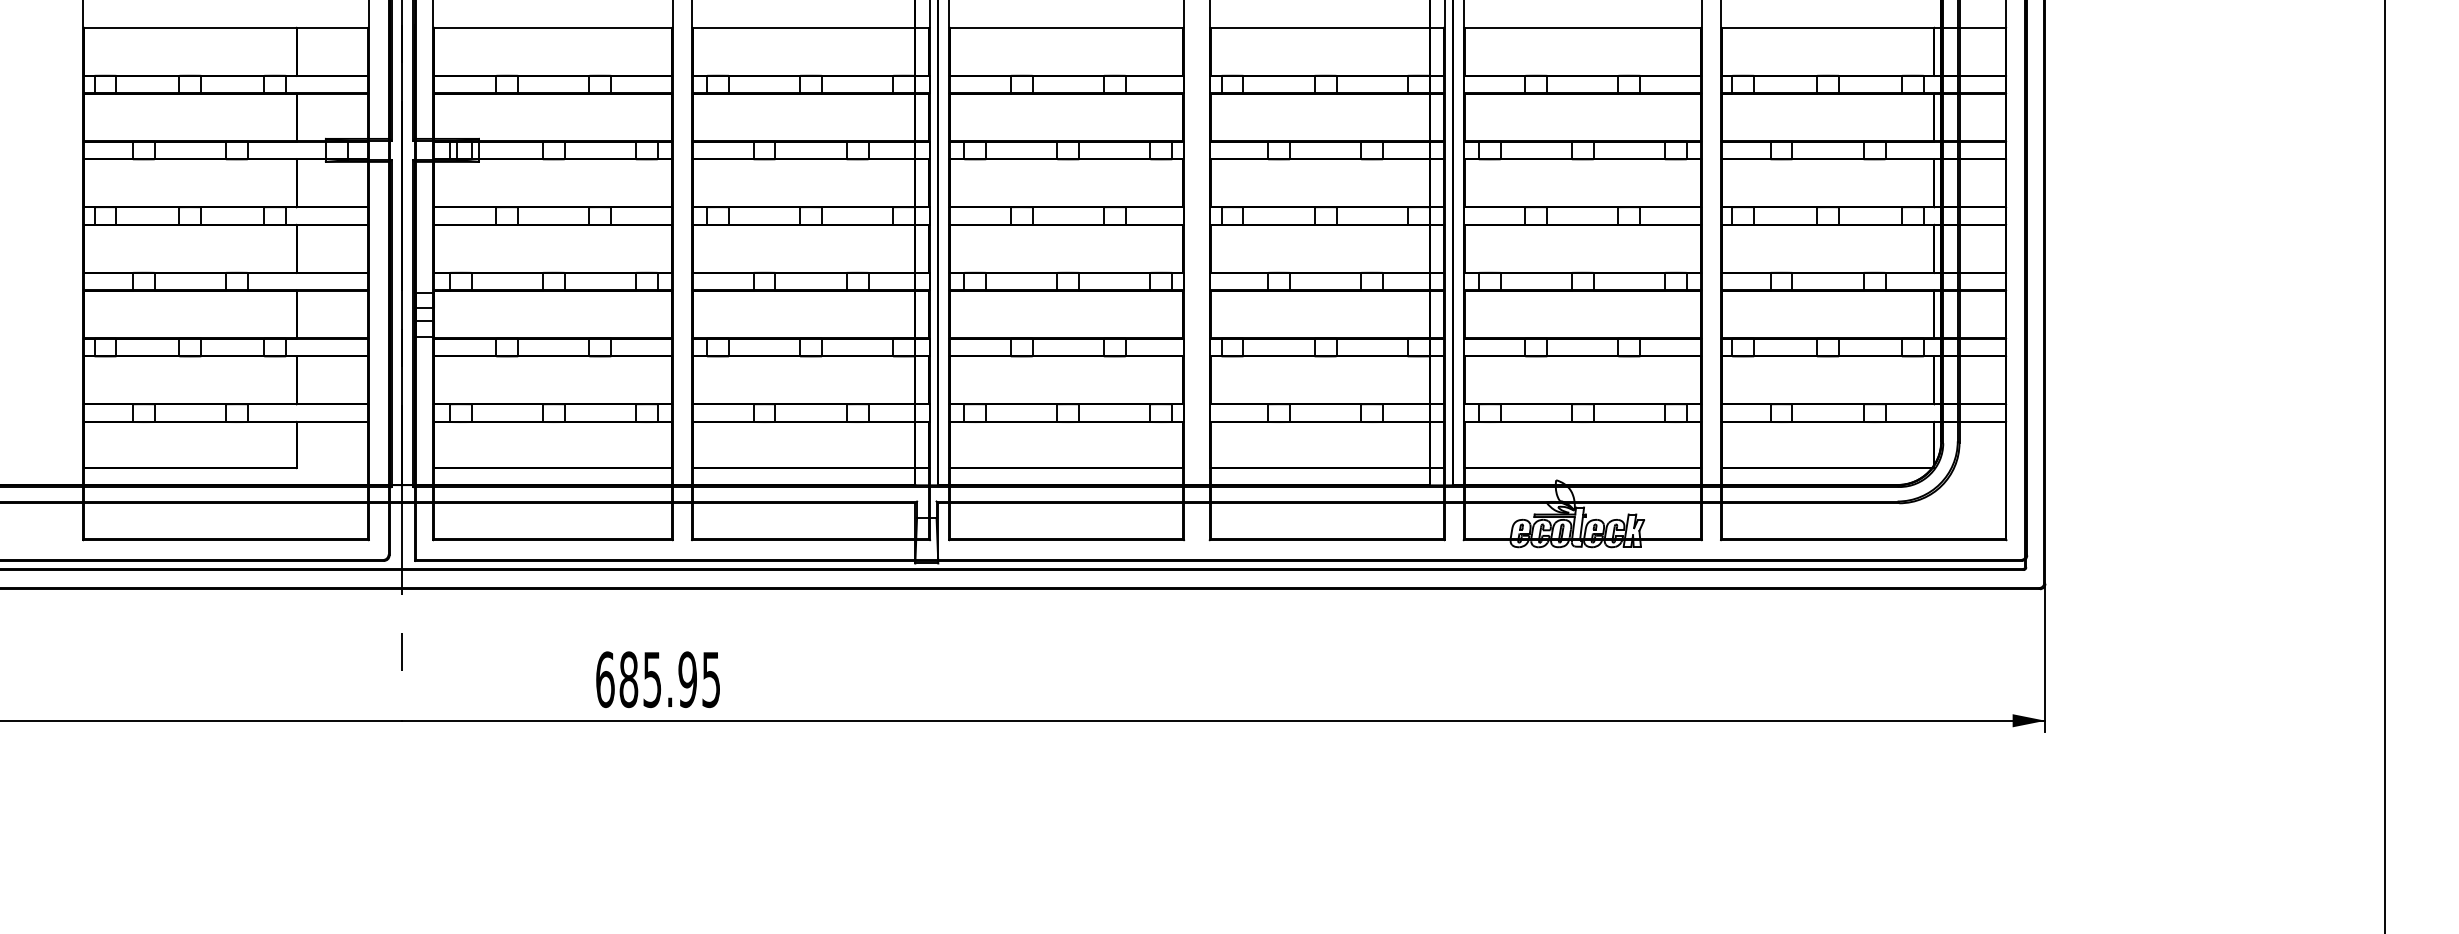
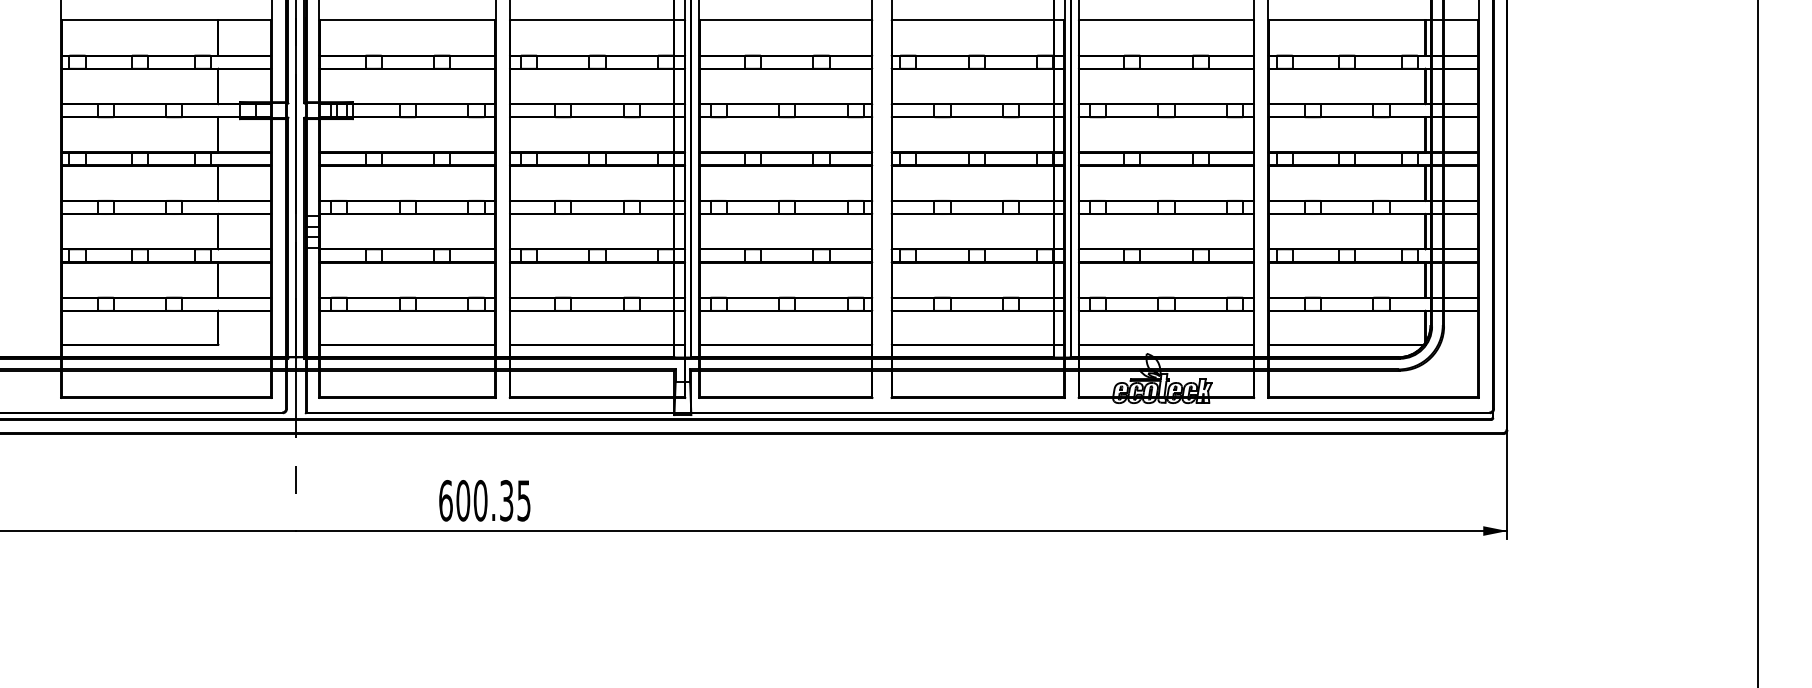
text: (657, 679) -> (484, 500), 685.95 -> 600.35

